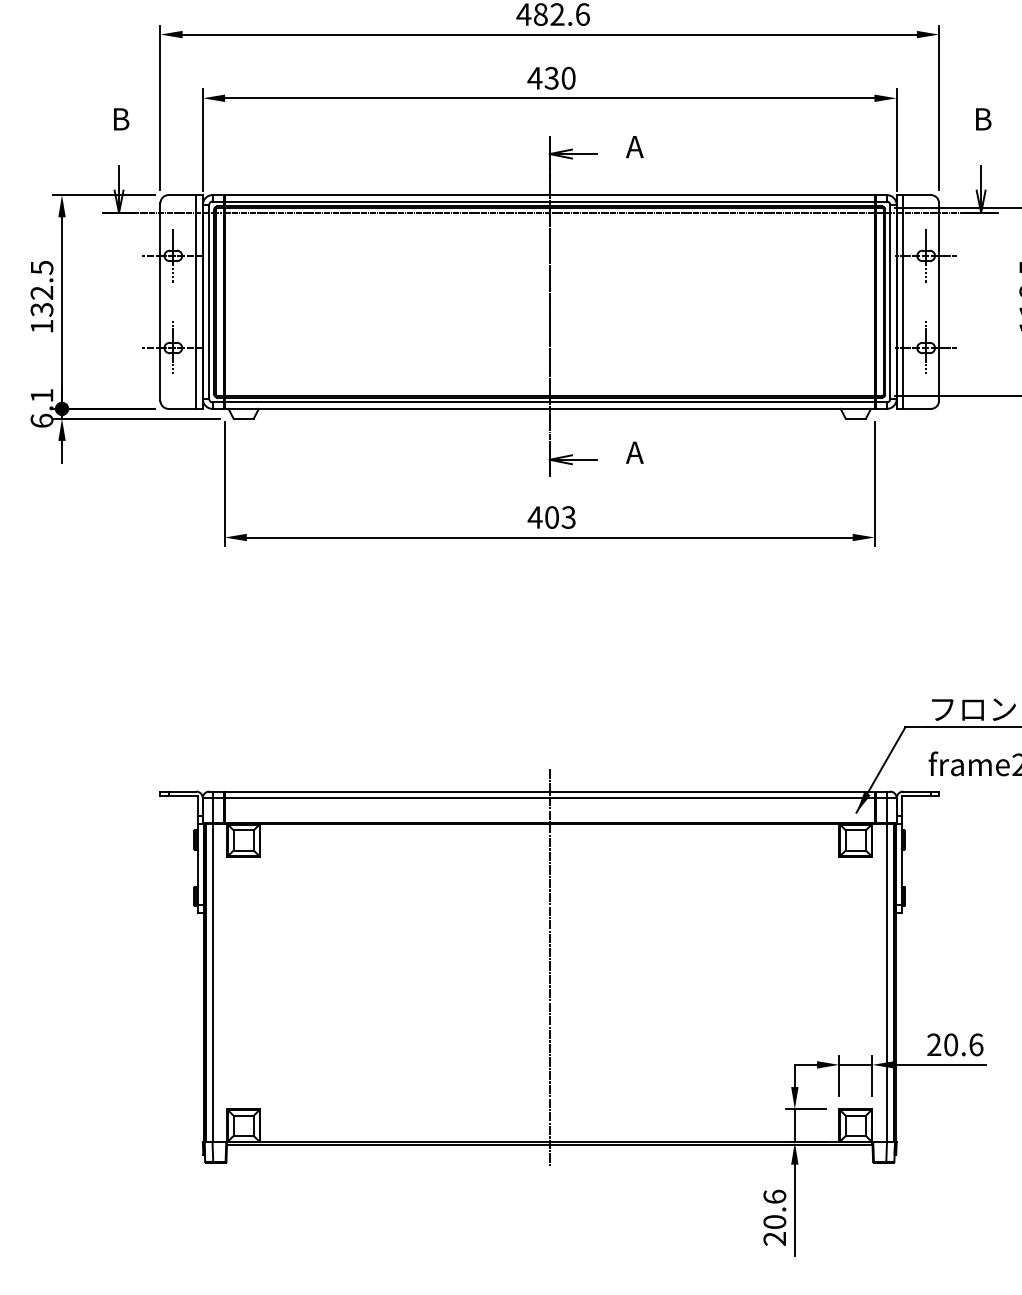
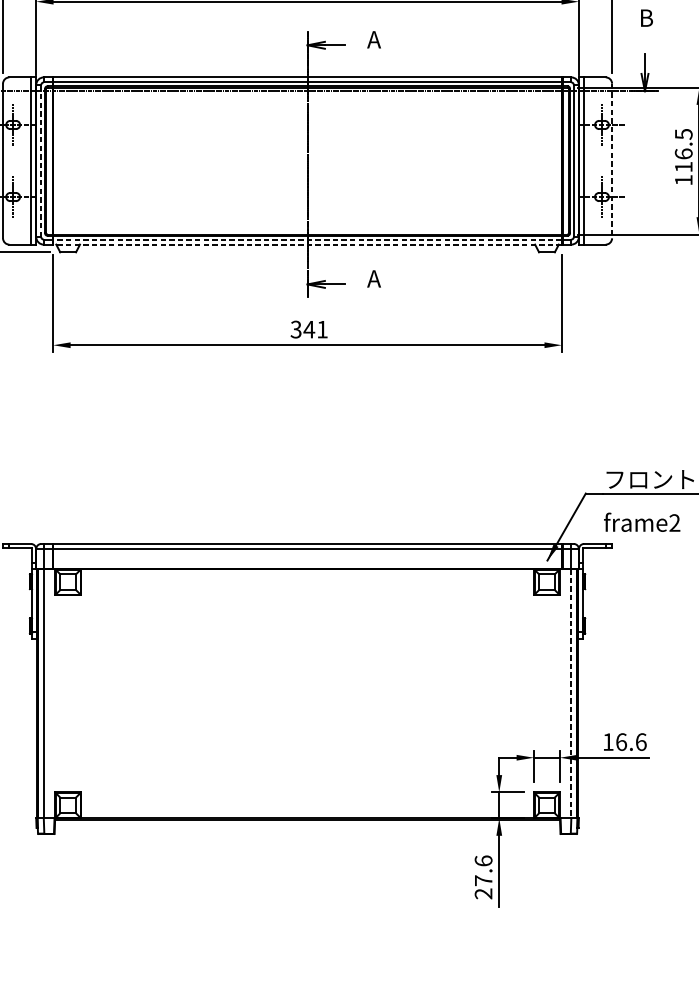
line: (209, 301) -> (41, 160), solid -> dashed
line: (939, 302) -> (612, 161), solid -> dashed
line: (549, 402) -> (307, 239), solid -> dashed
line: (549, 408) -> (307, 244), solid -> dashed
text: (551, 517) -> (308, 329), 403 -> 341
line: (549, 968) -> (307, 682), removed
line: (886, 983) -> (570, 694), solid -> dashed
text: (942, 1044) -> (614, 741), 20.6 -> 16.6
text: (774, 1221) -> (483, 880), 20.6 -> 27.6

